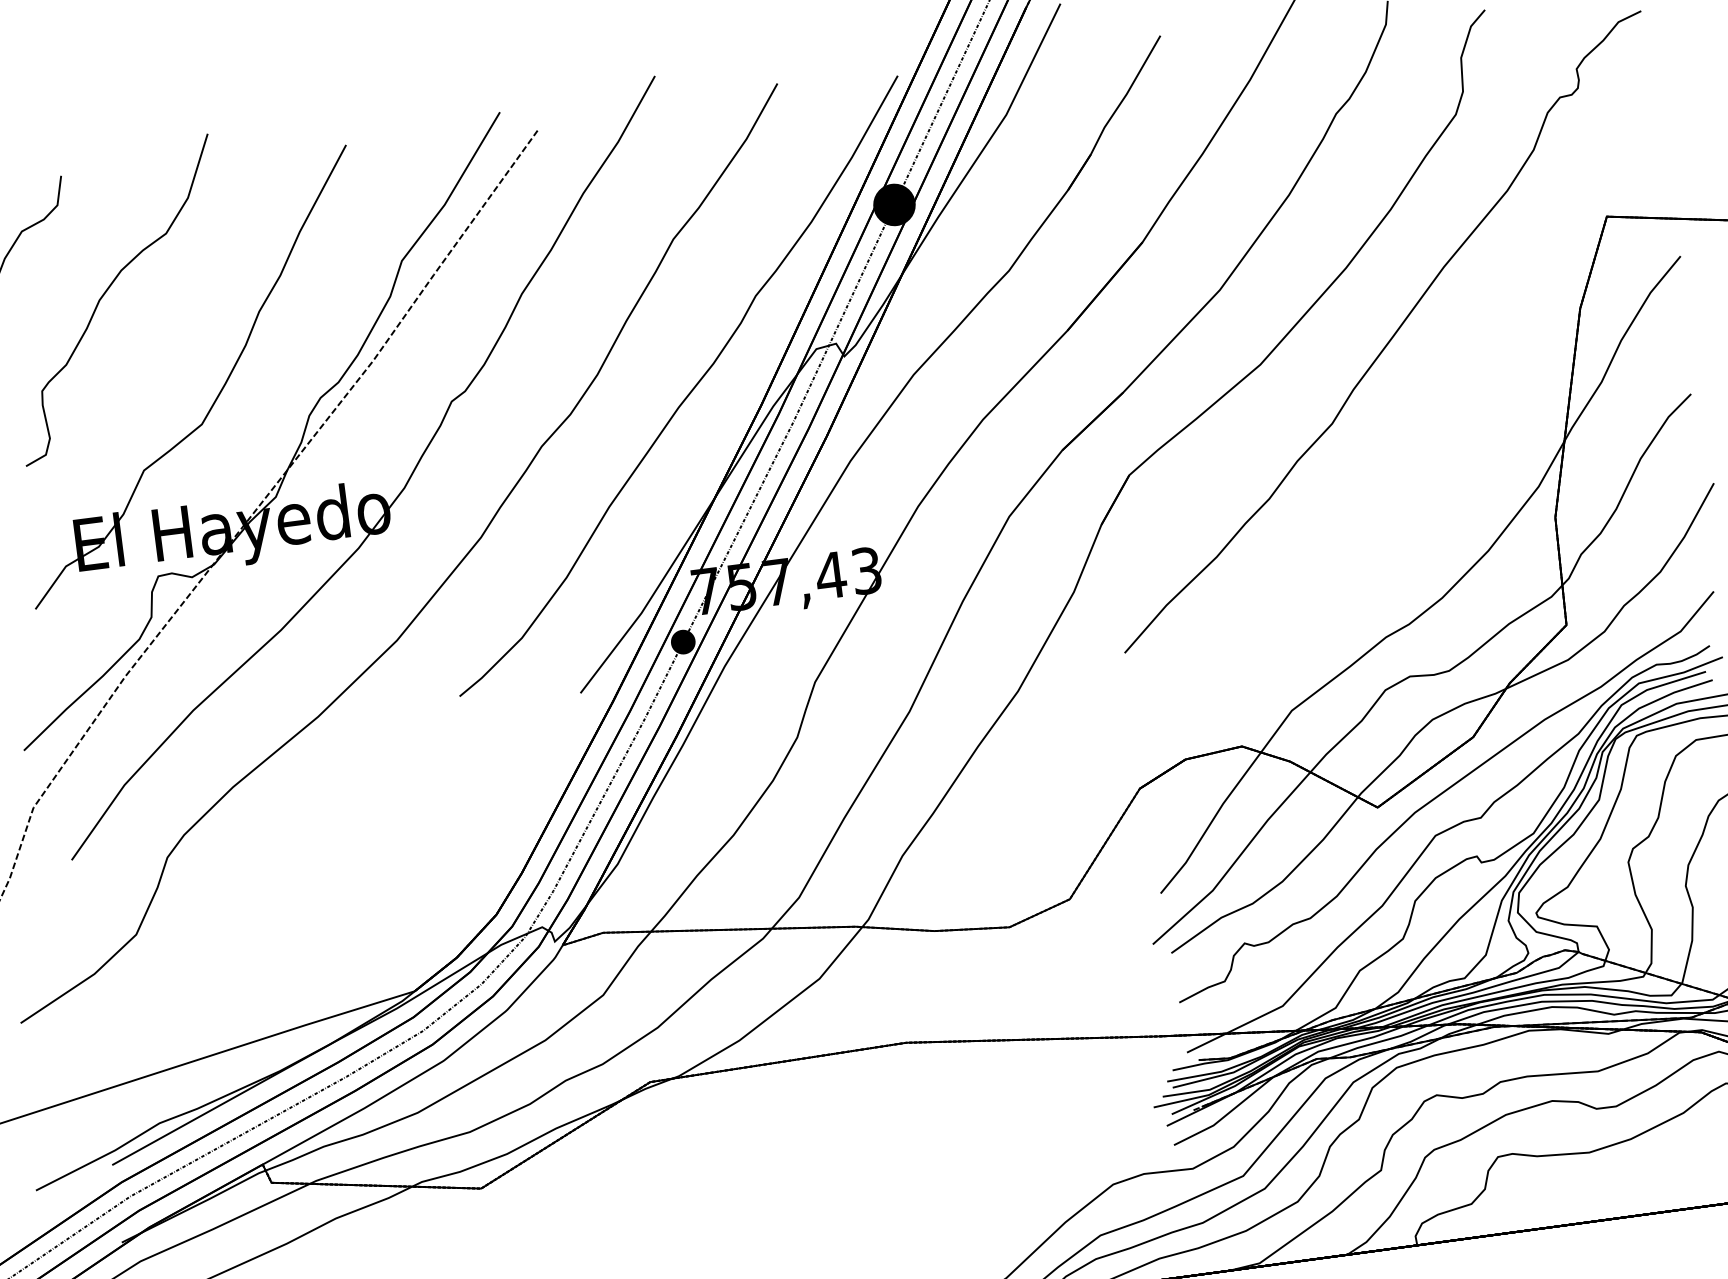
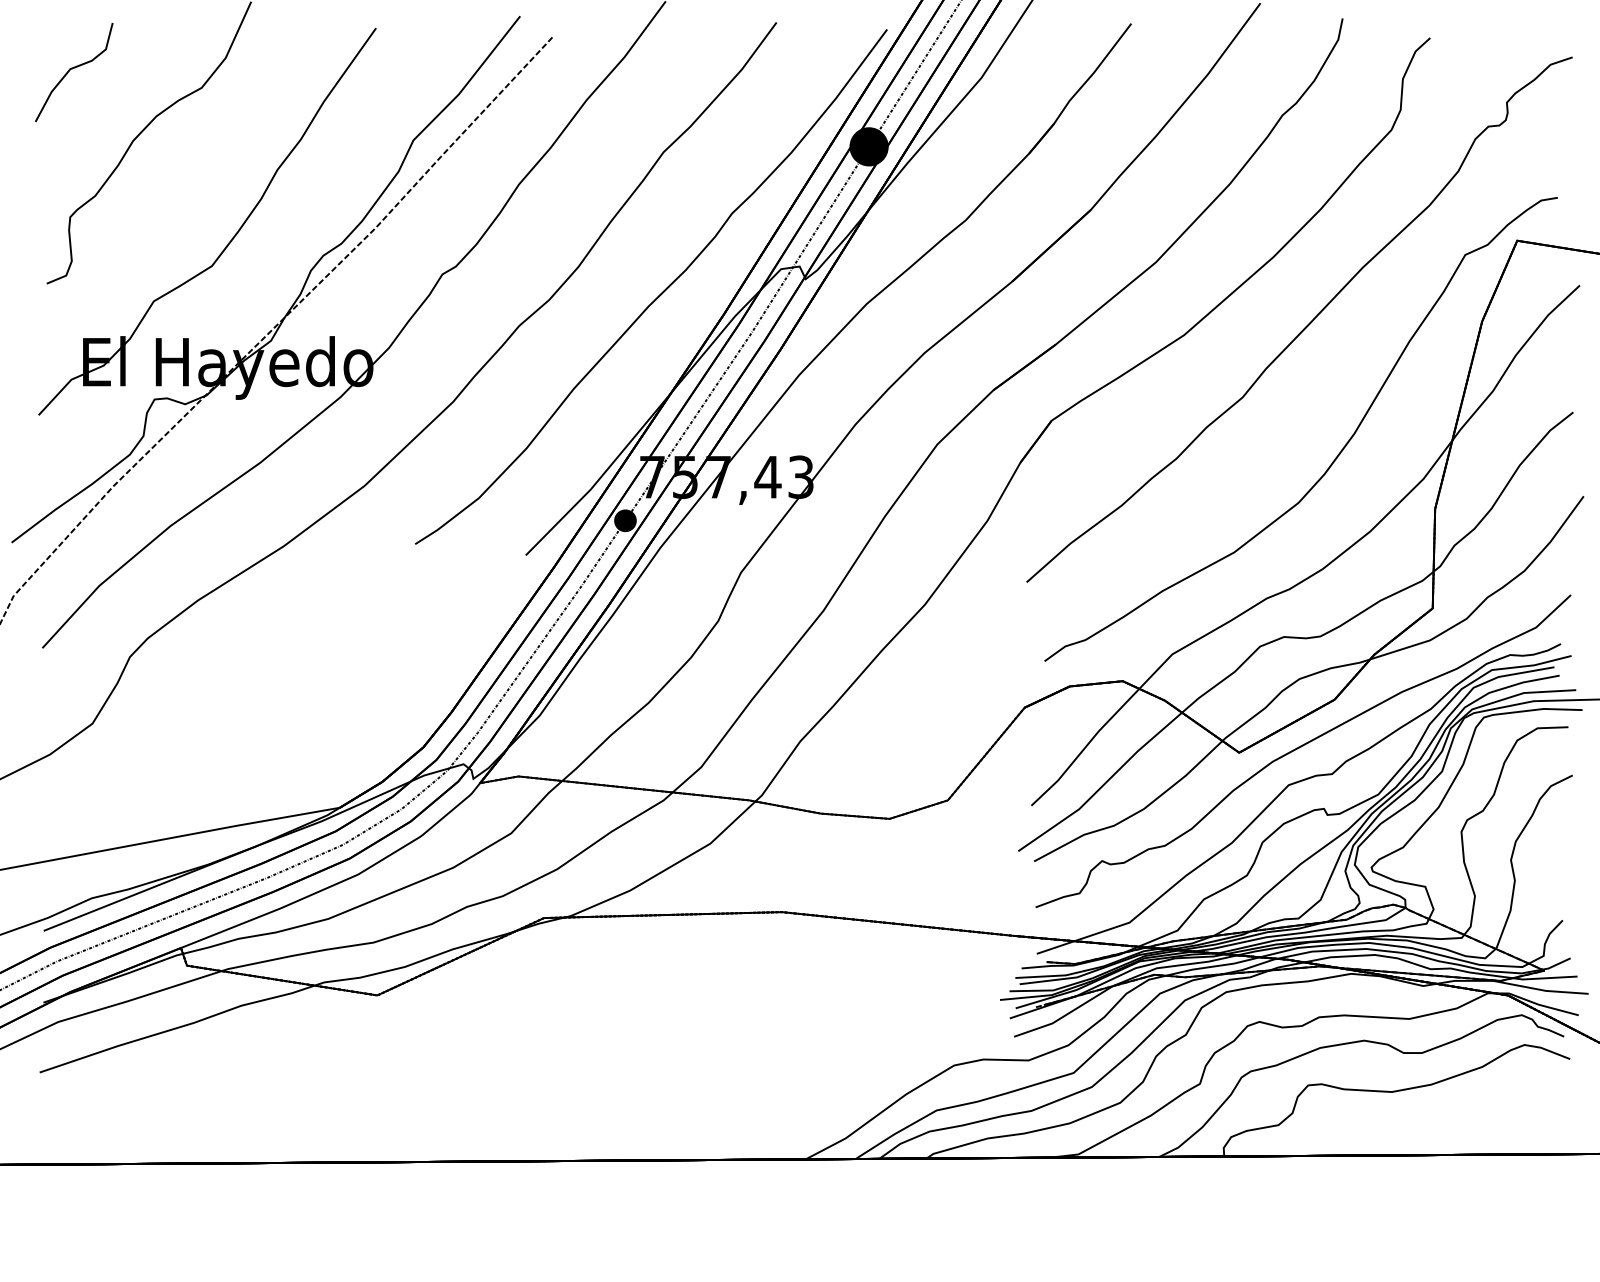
curve: (1442, 472) -> (1337, 454), added

